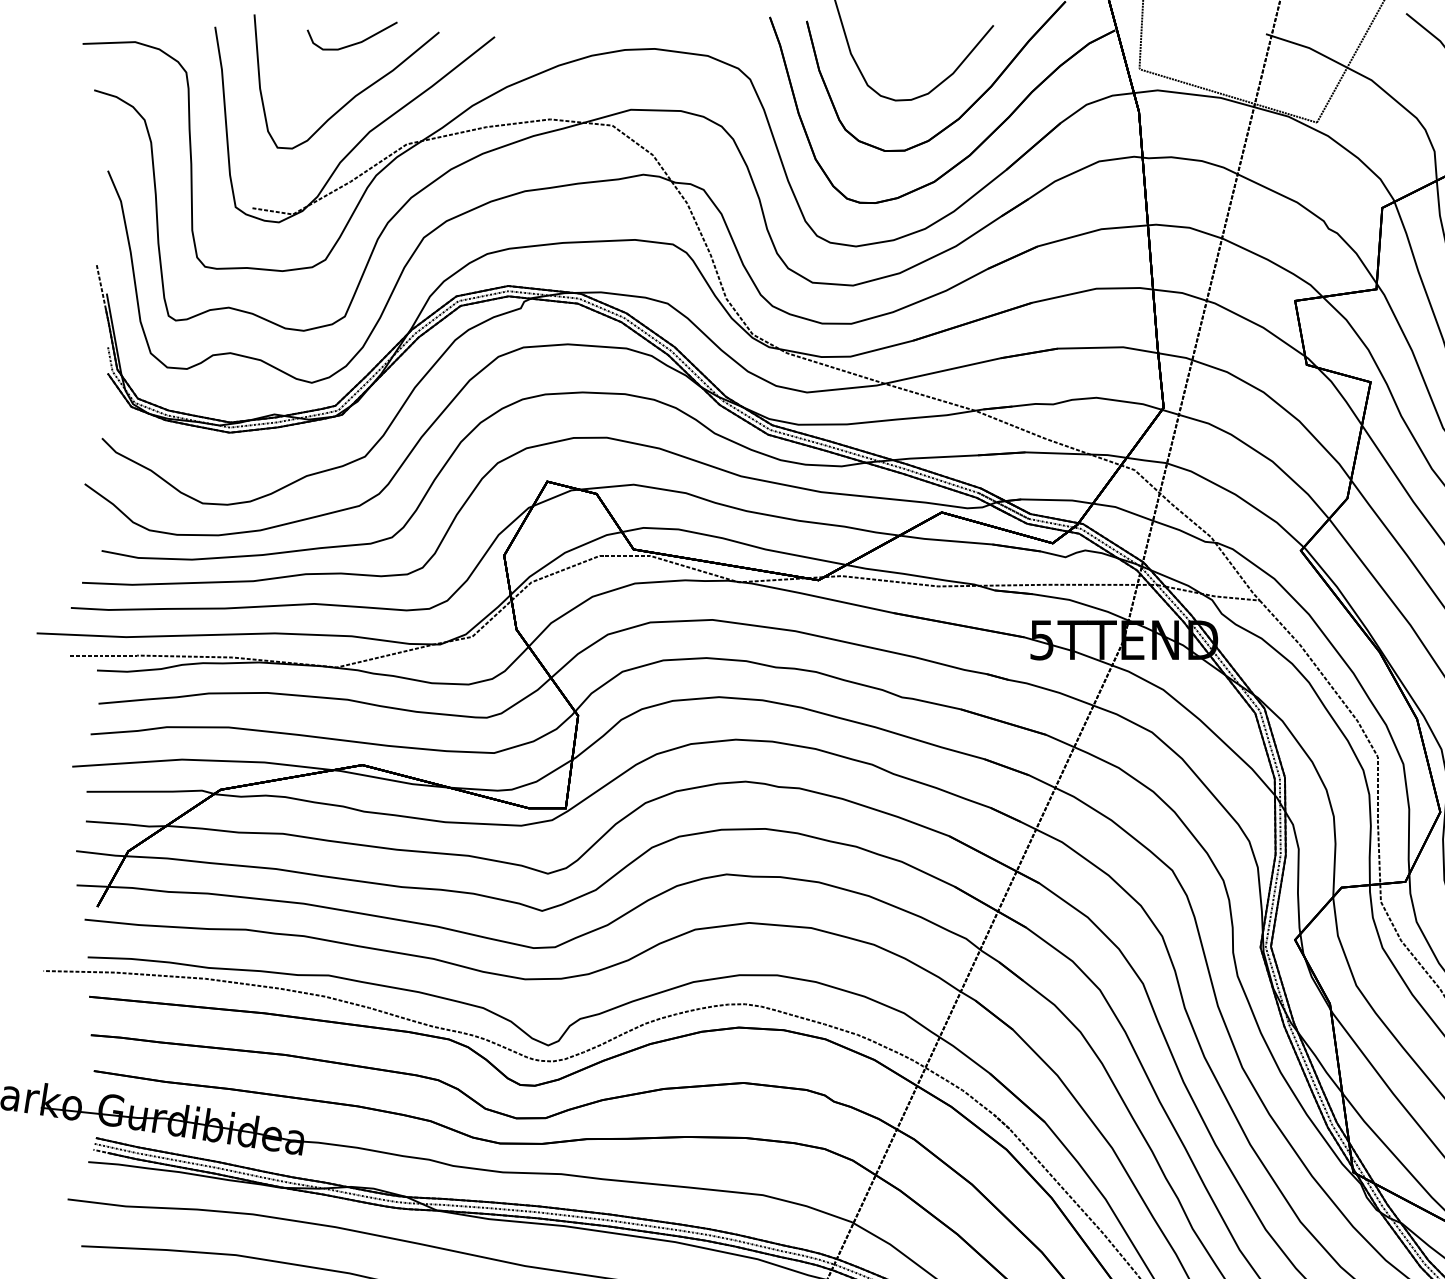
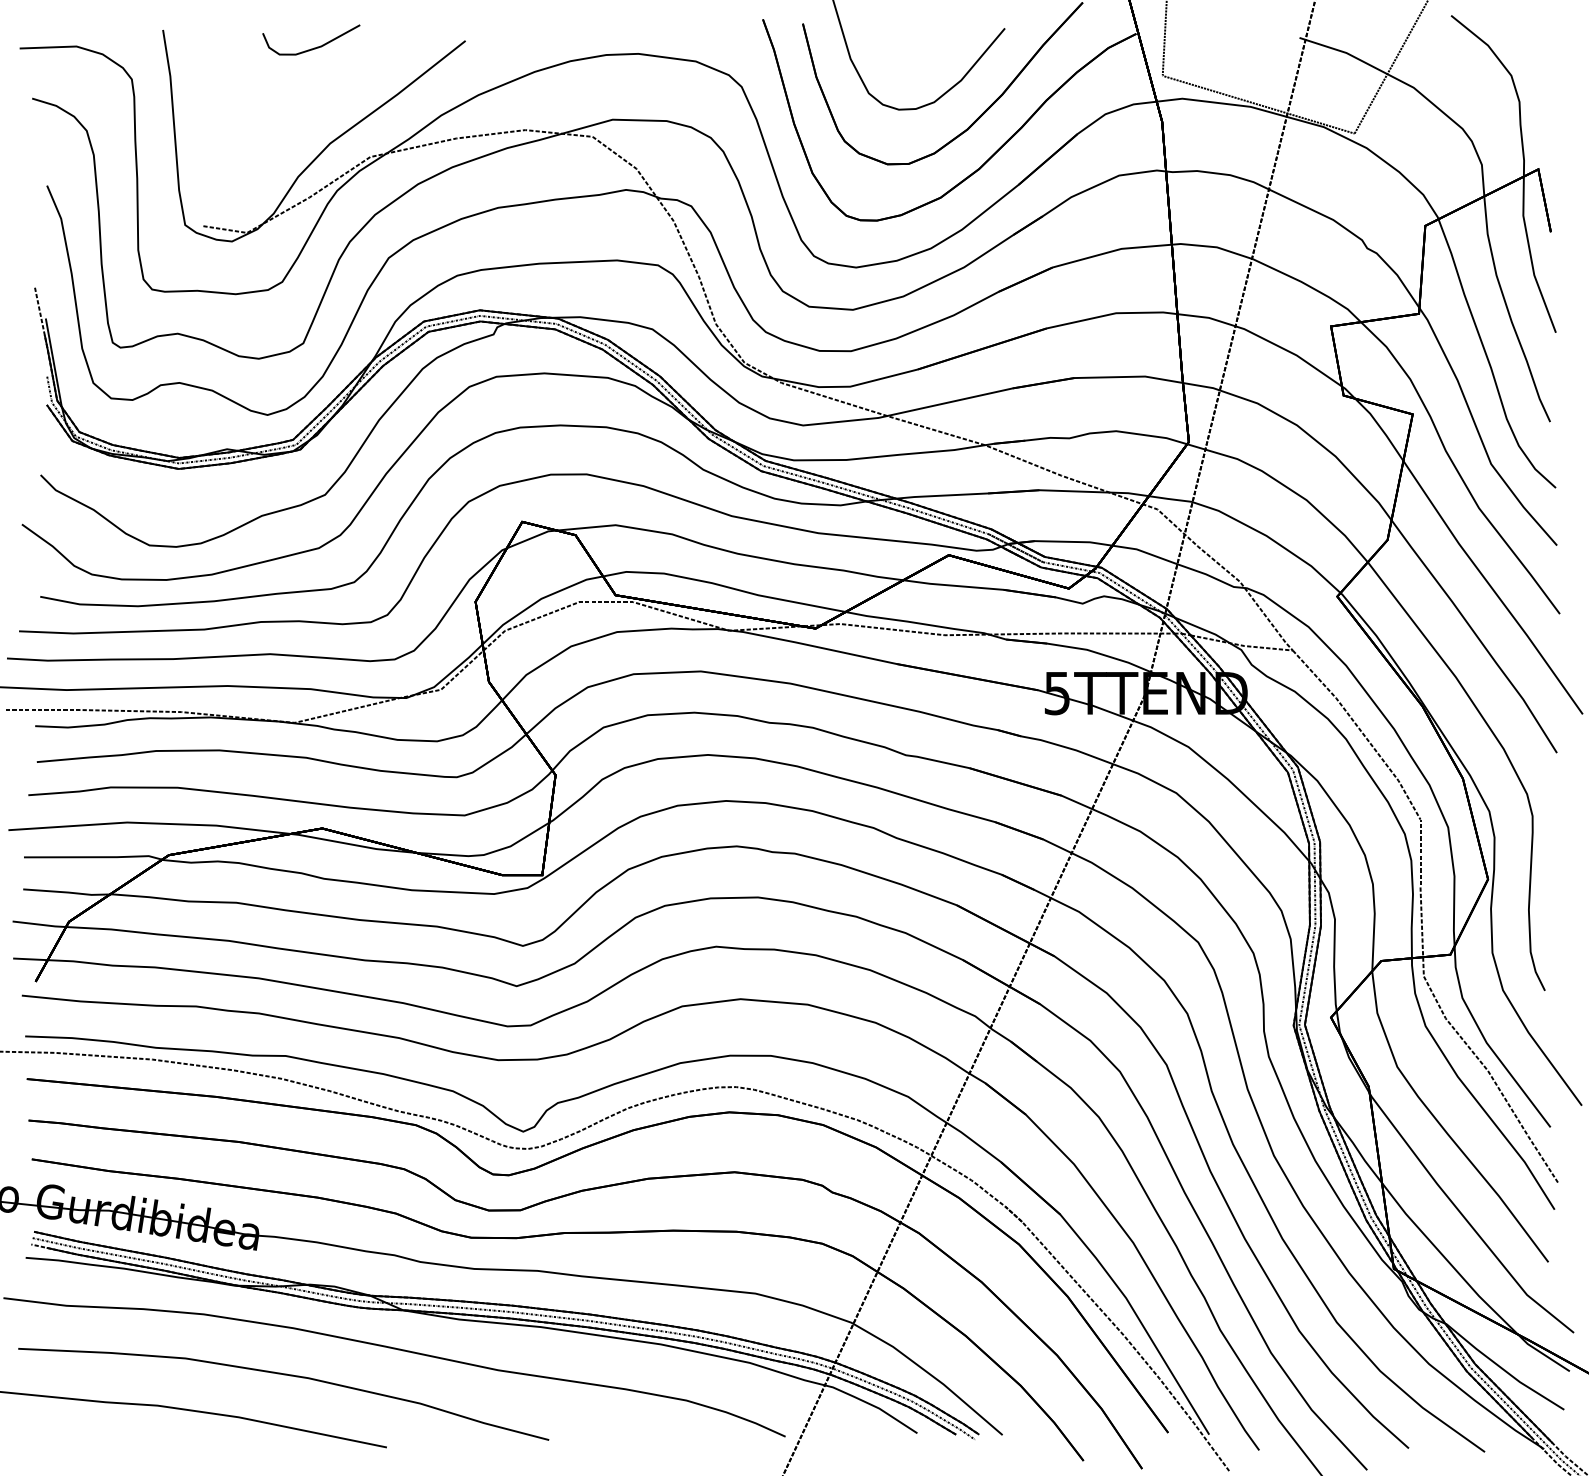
curve: (354, 95) -> (313, 104), removed

